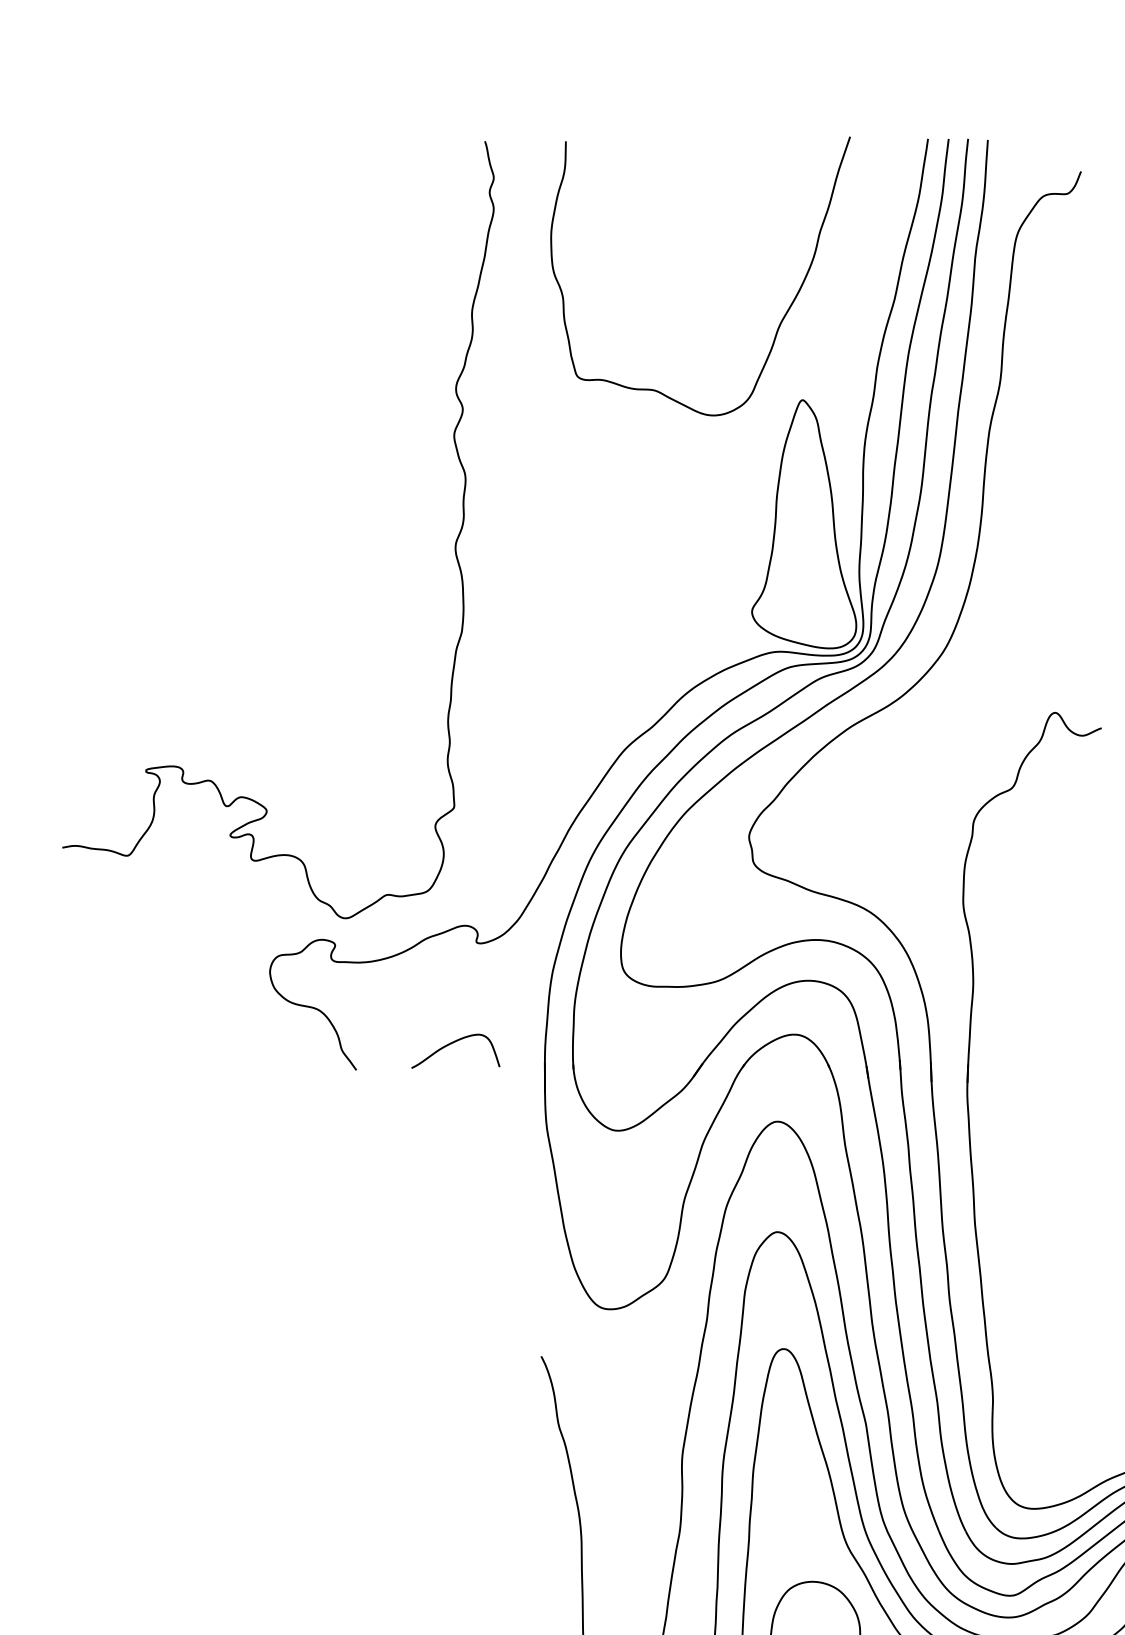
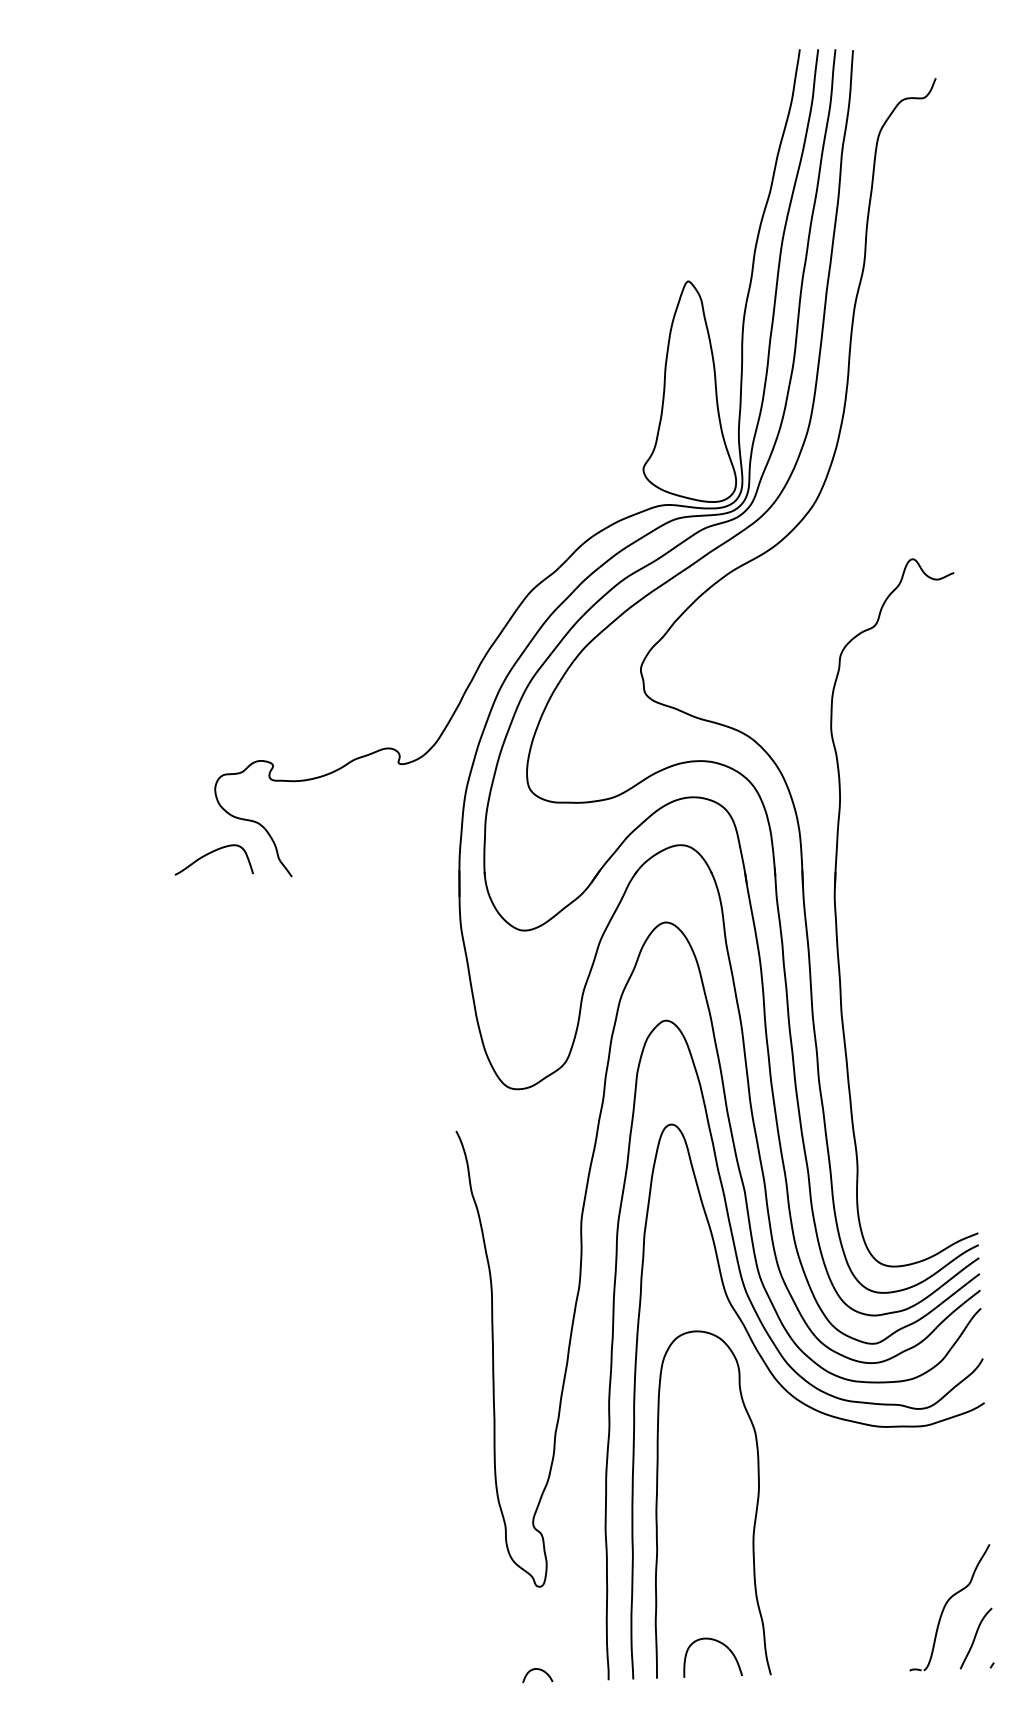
curve: (780, 321) -> (668, 211), removed
curve: (454, 542) -> (379, 407), removed
curve: (452, 1043) -> (211, 853), moved

